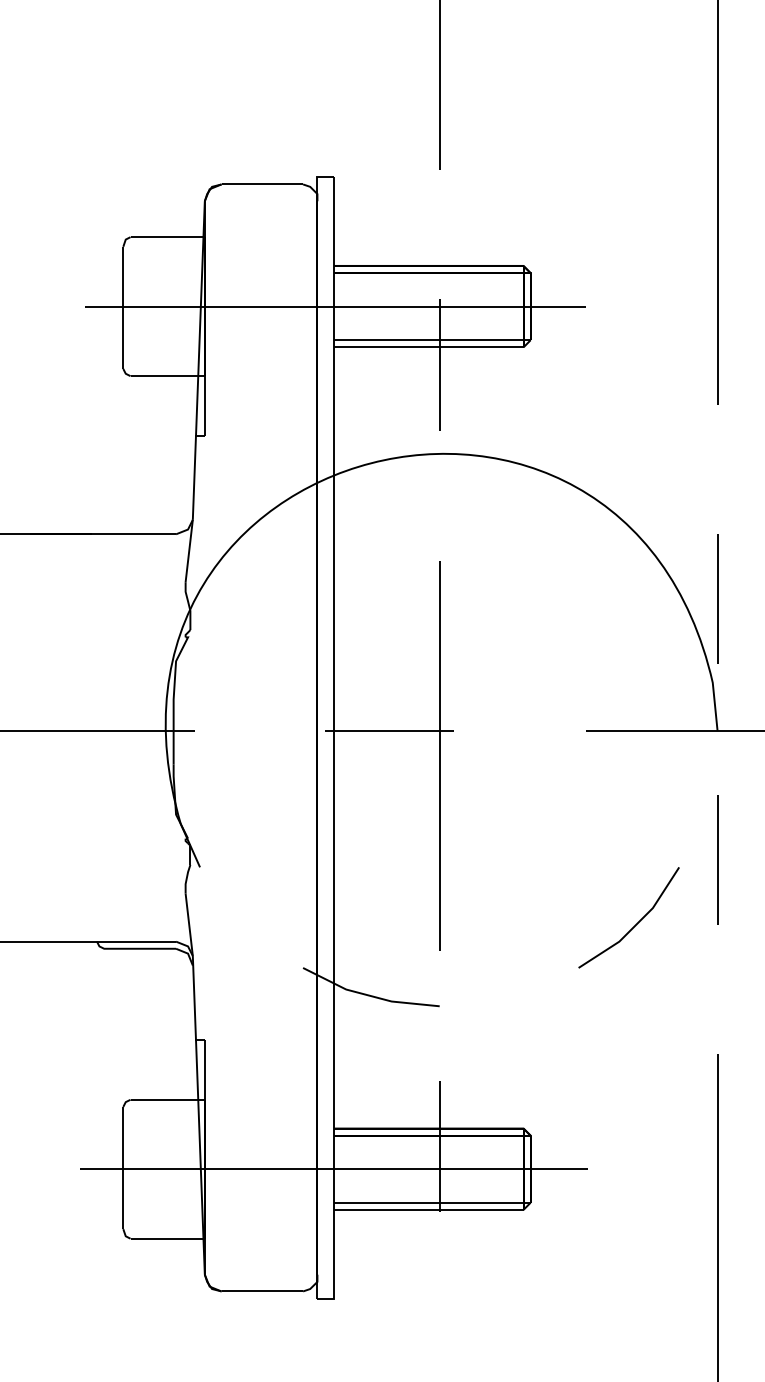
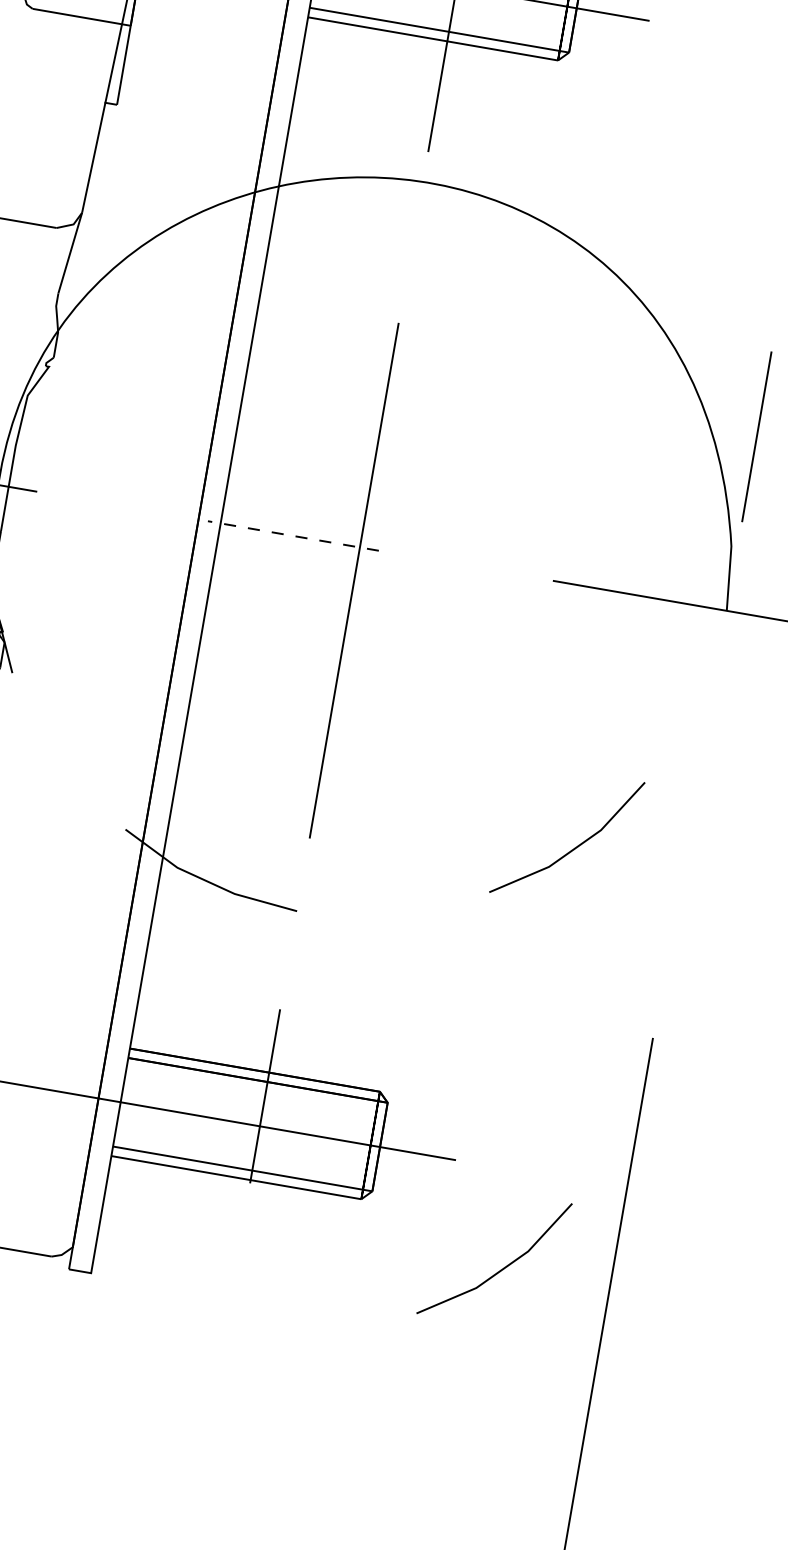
line: (389, 730) -> (293, 535), solid -> dashed
line: (717, 859) -> (697, 780), removed
line: (635, 1243) -> (501, 1269), added

